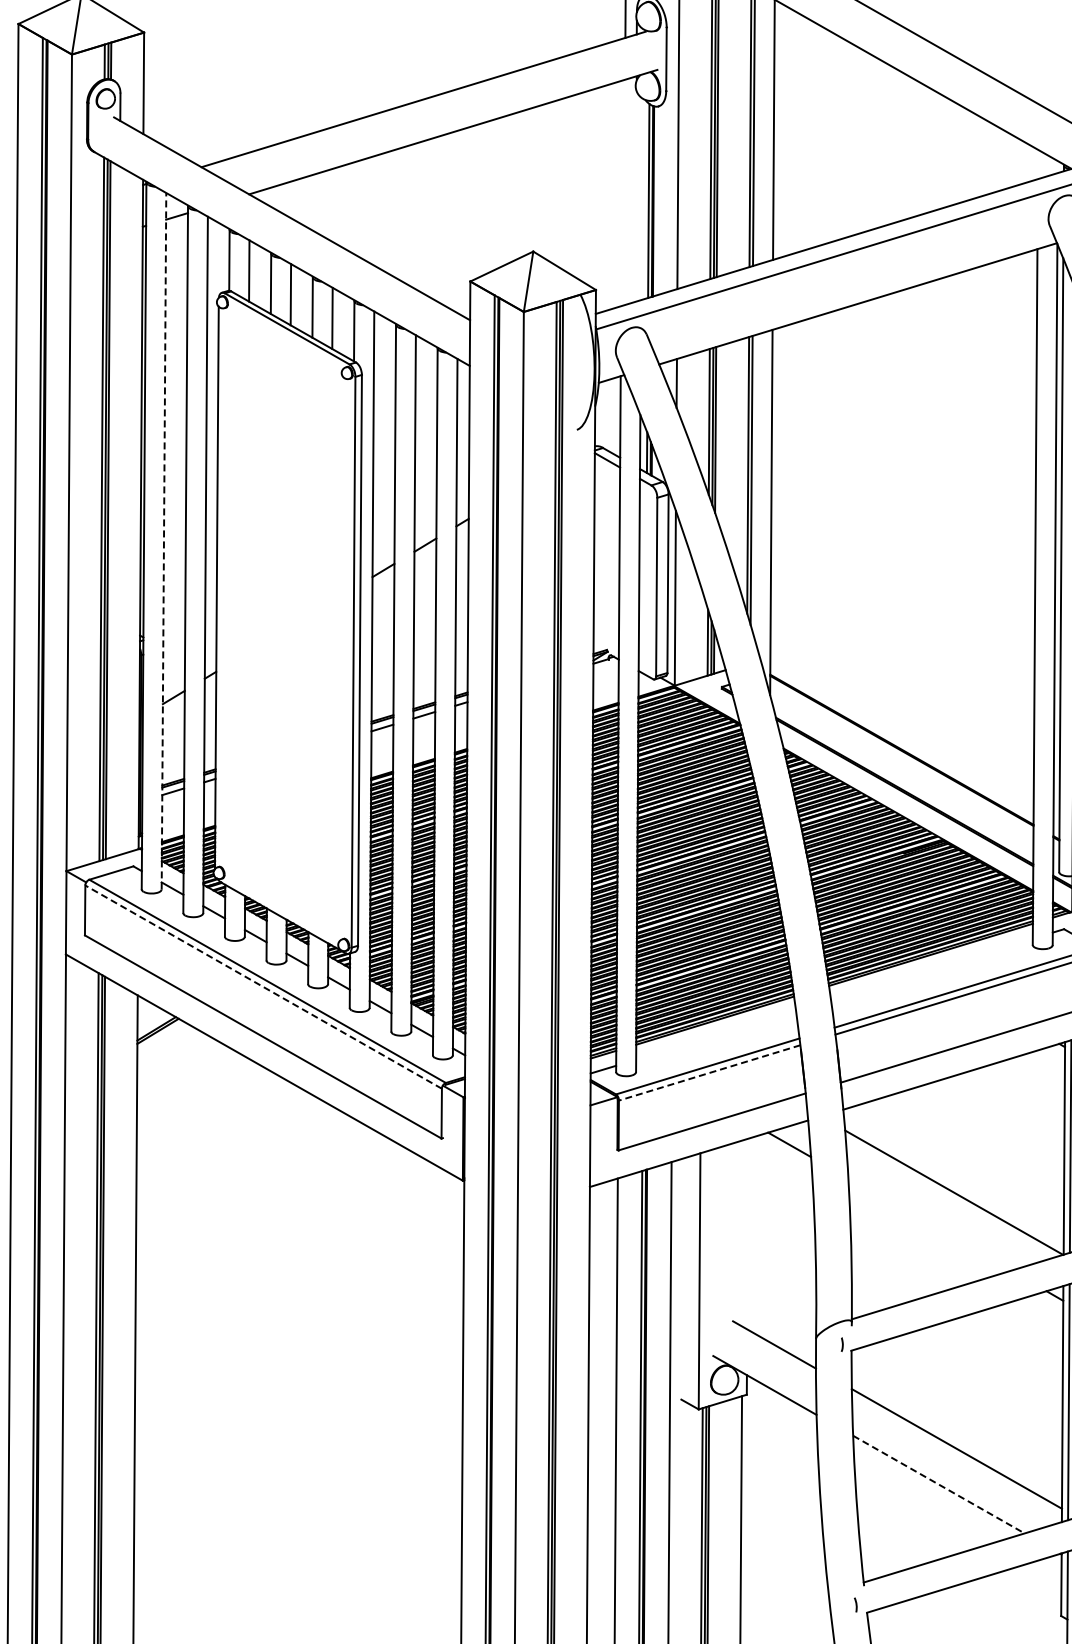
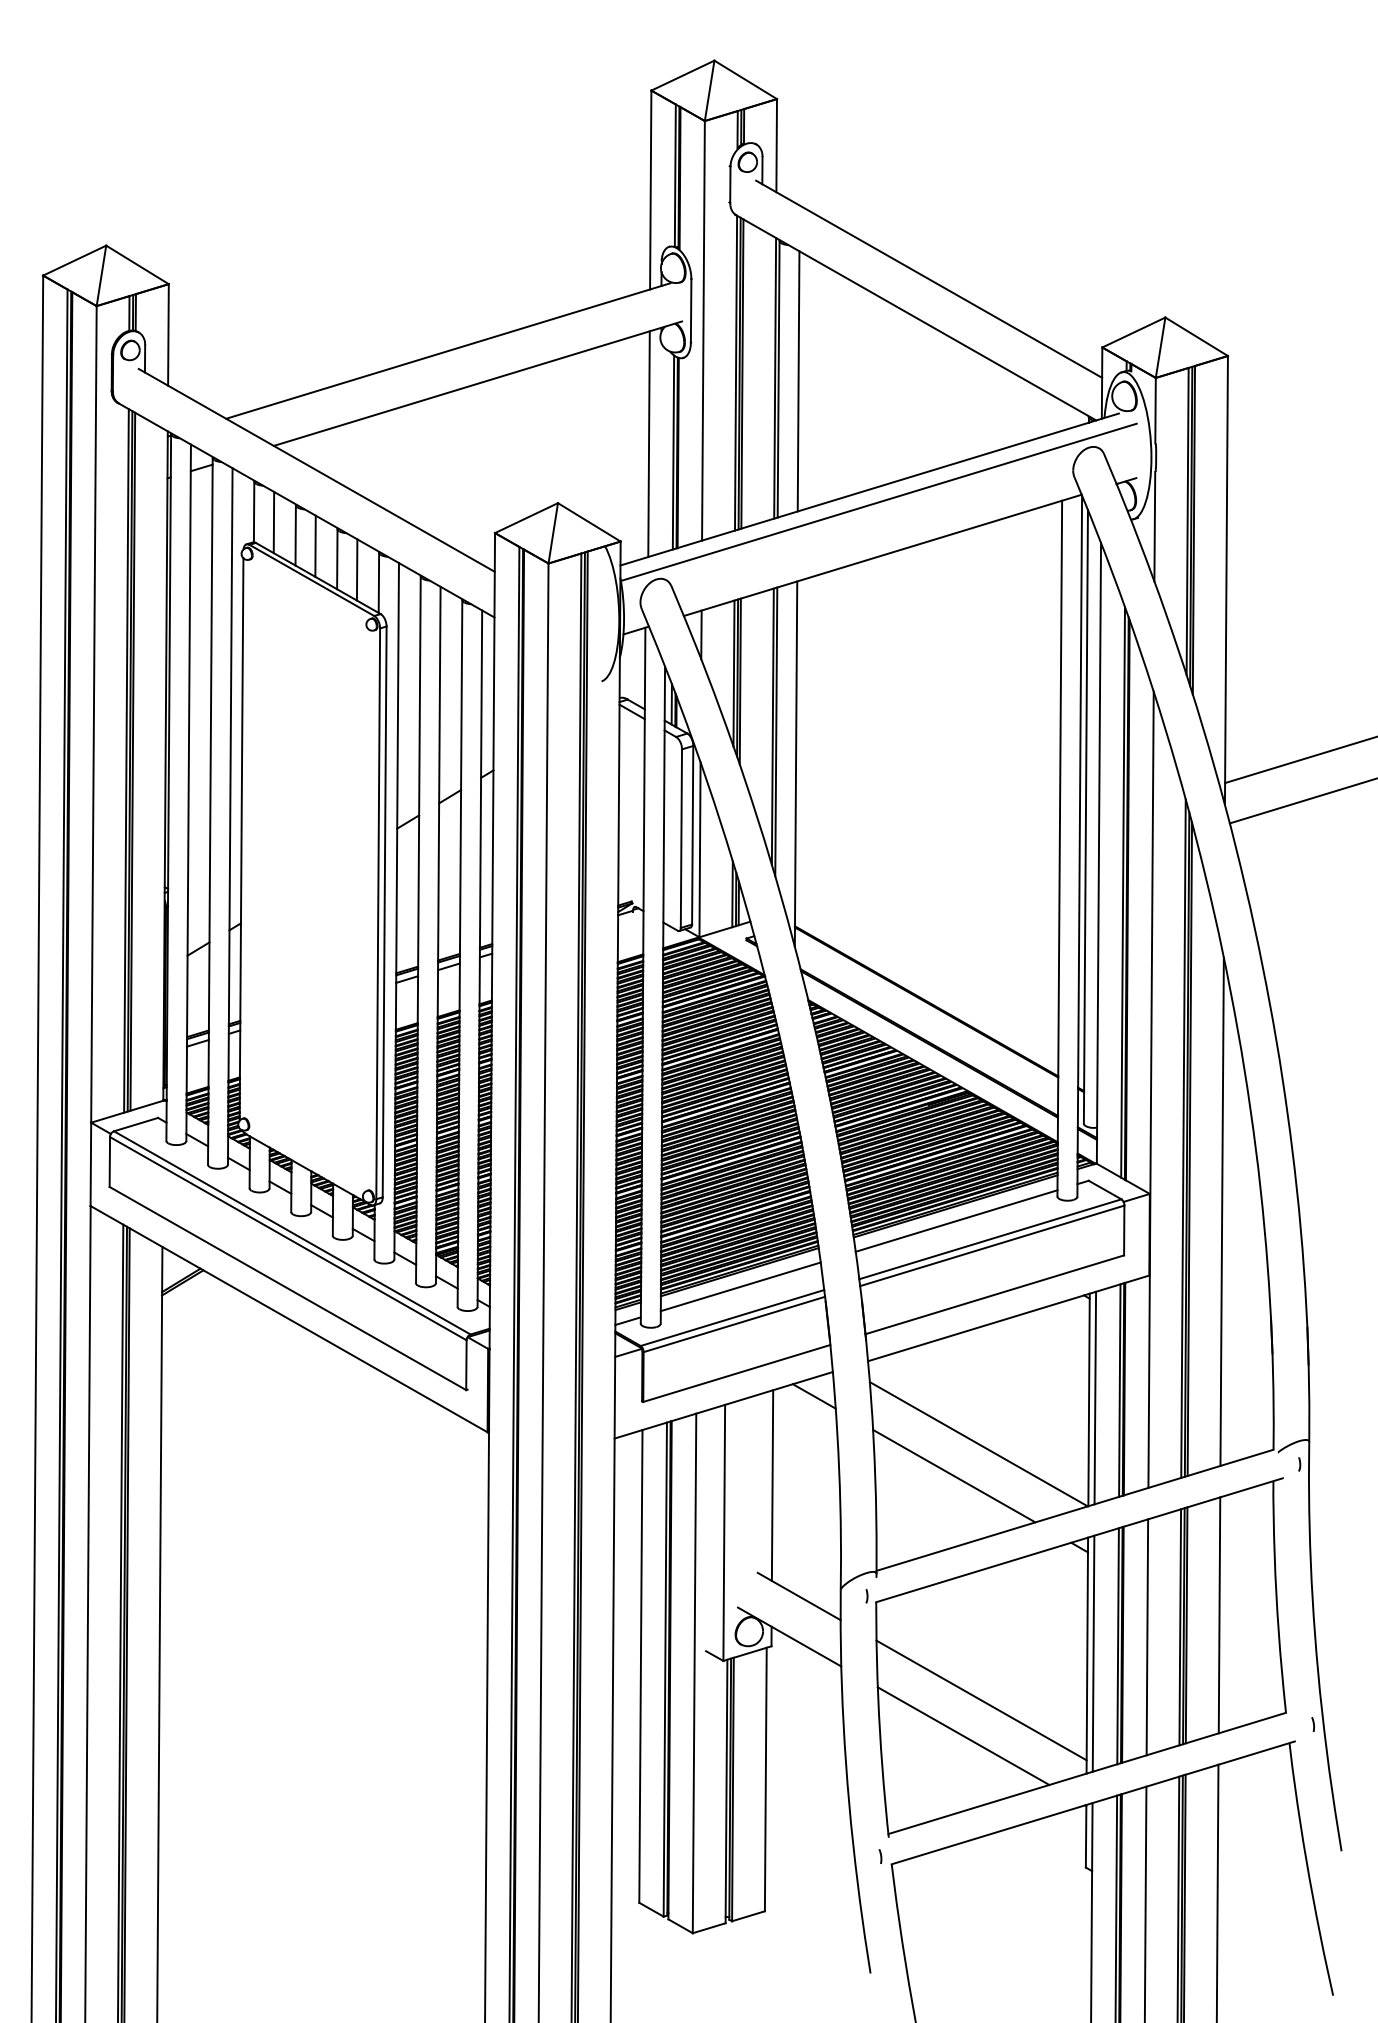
line: (623, 192) -> (648, 444), added
line: (163, 540) -> (188, 792), dashed -> solid
line: (931, 968) -> (956, 1220), added
line: (262, 986) -> (287, 1238), dashed -> solid
line: (715, 1034) -> (740, 1286), added
line: (709, 1072) -> (734, 1324), dashed -> solid
line: (929, 1223) -> (954, 1475), added
line: (747, 1233) -> (772, 1485), added
line: (938, 1484) -> (963, 1736), dashed -> solid

